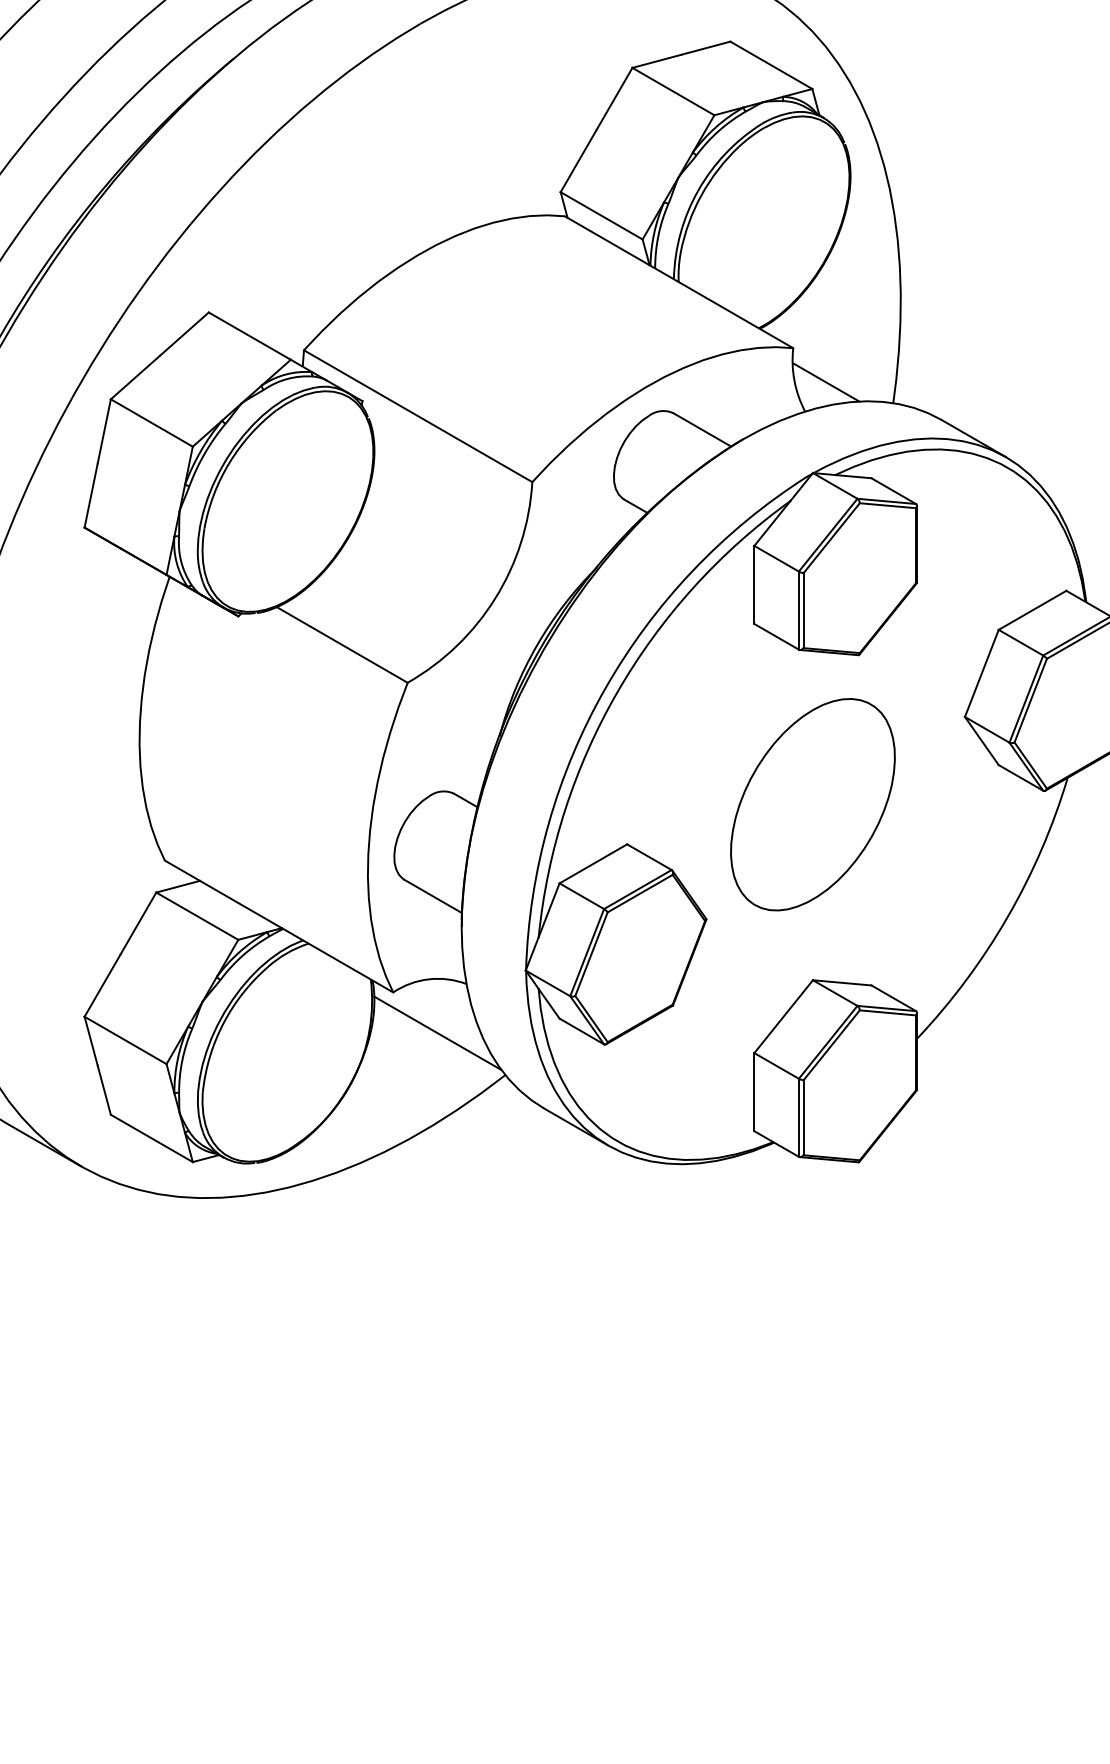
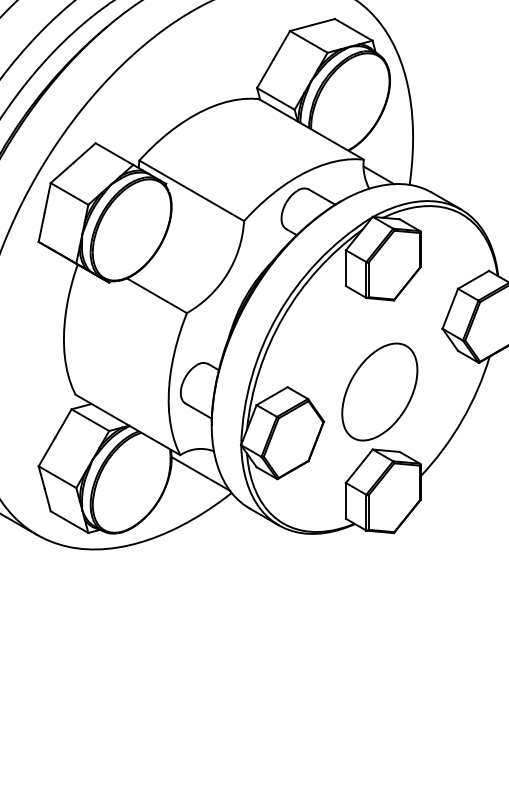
part: (812, 803) -> (379, 391), moved

